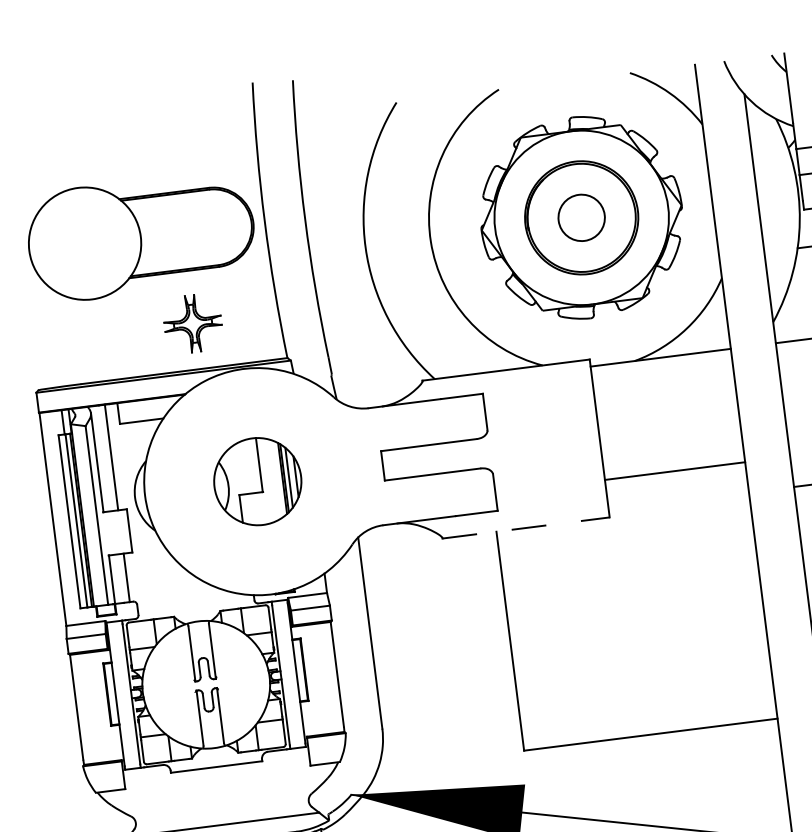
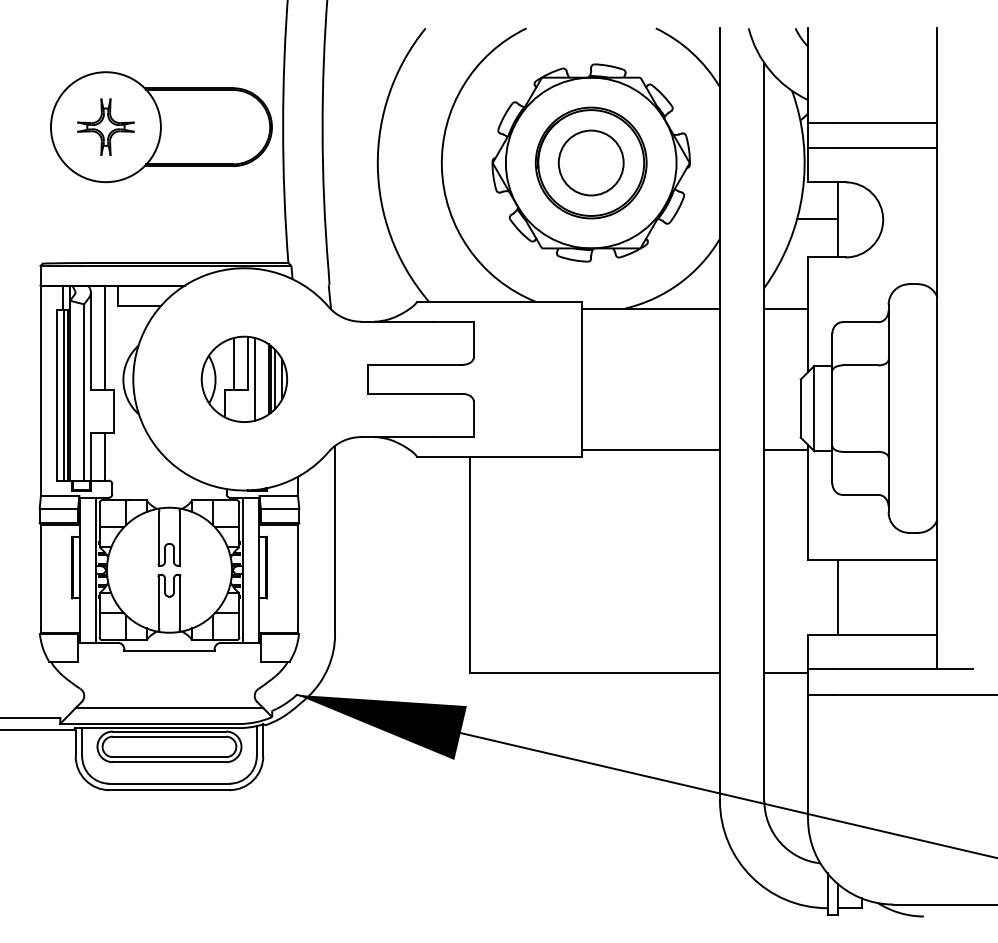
circle: (580, 217) -> (590, 162), size x1.43
part: (192, 323) -> (105, 126), moved
line: (244, 467) -> (233, 364), added
line: (674, 471) -> (650, 450), moved
line: (267, 480) -> (254, 379), added
line: (526, 528) -> (499, 457), dashed -> solid

